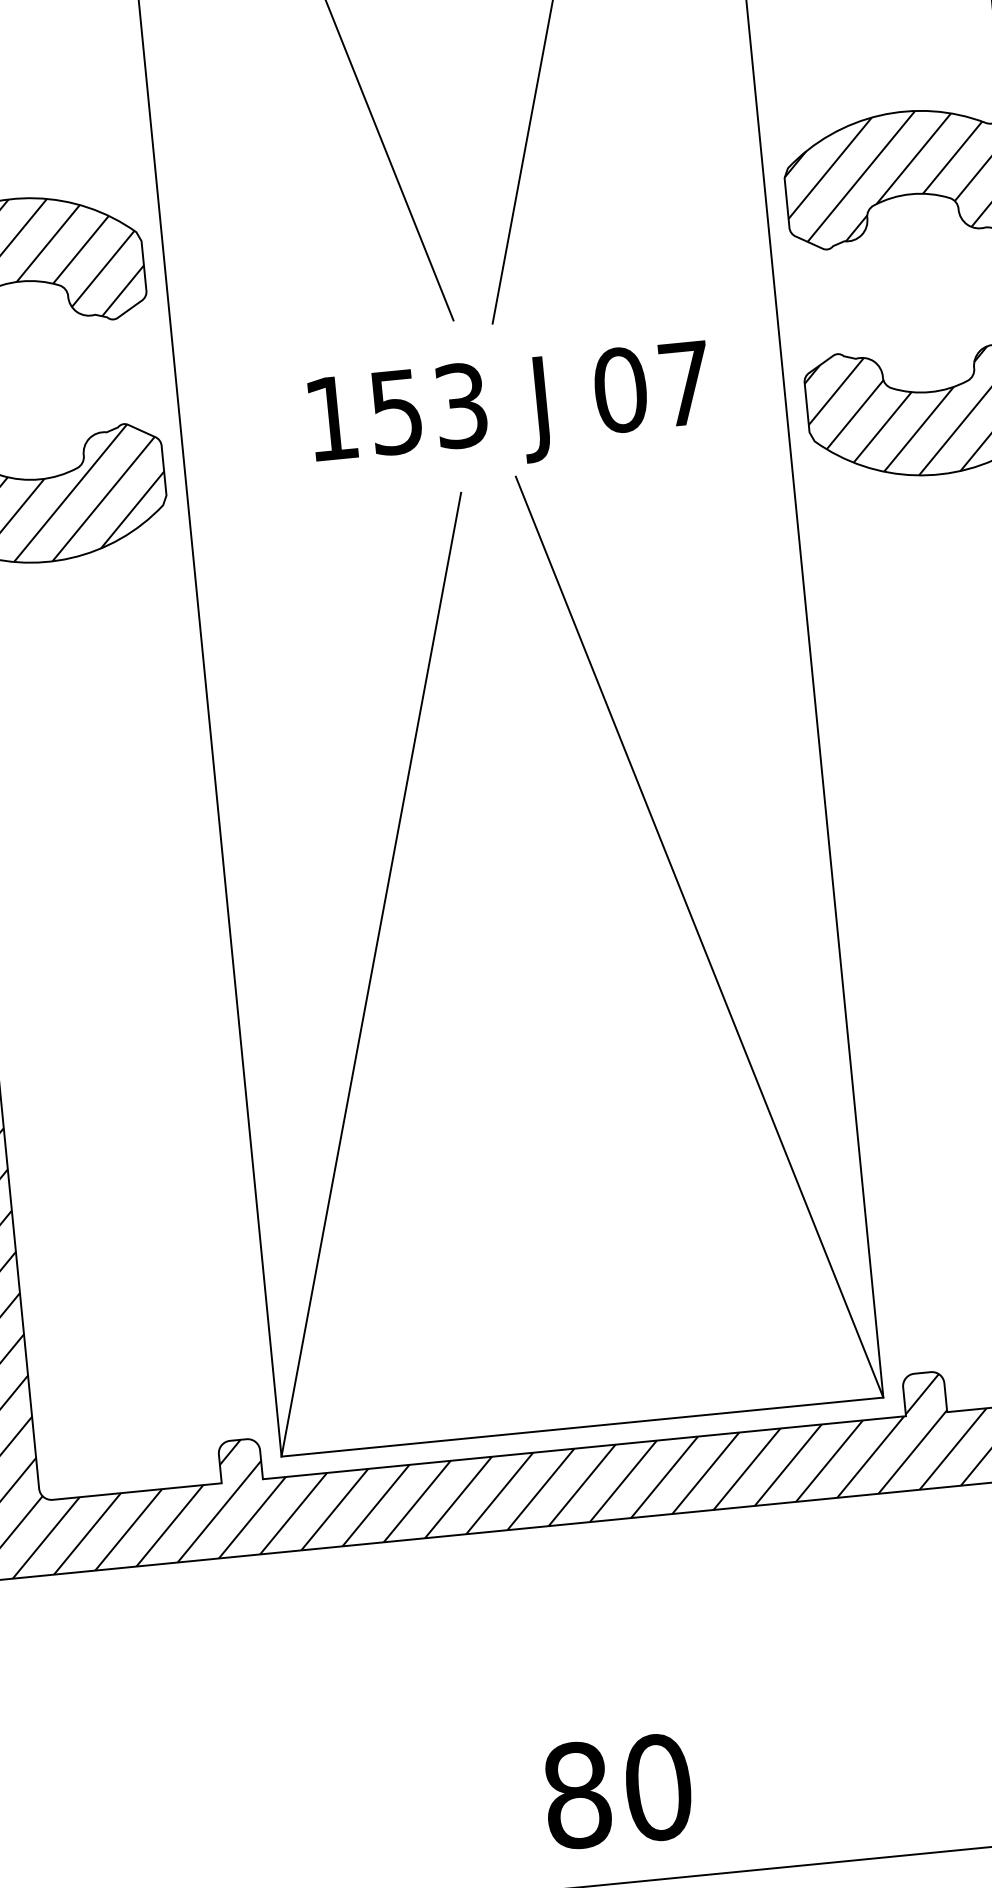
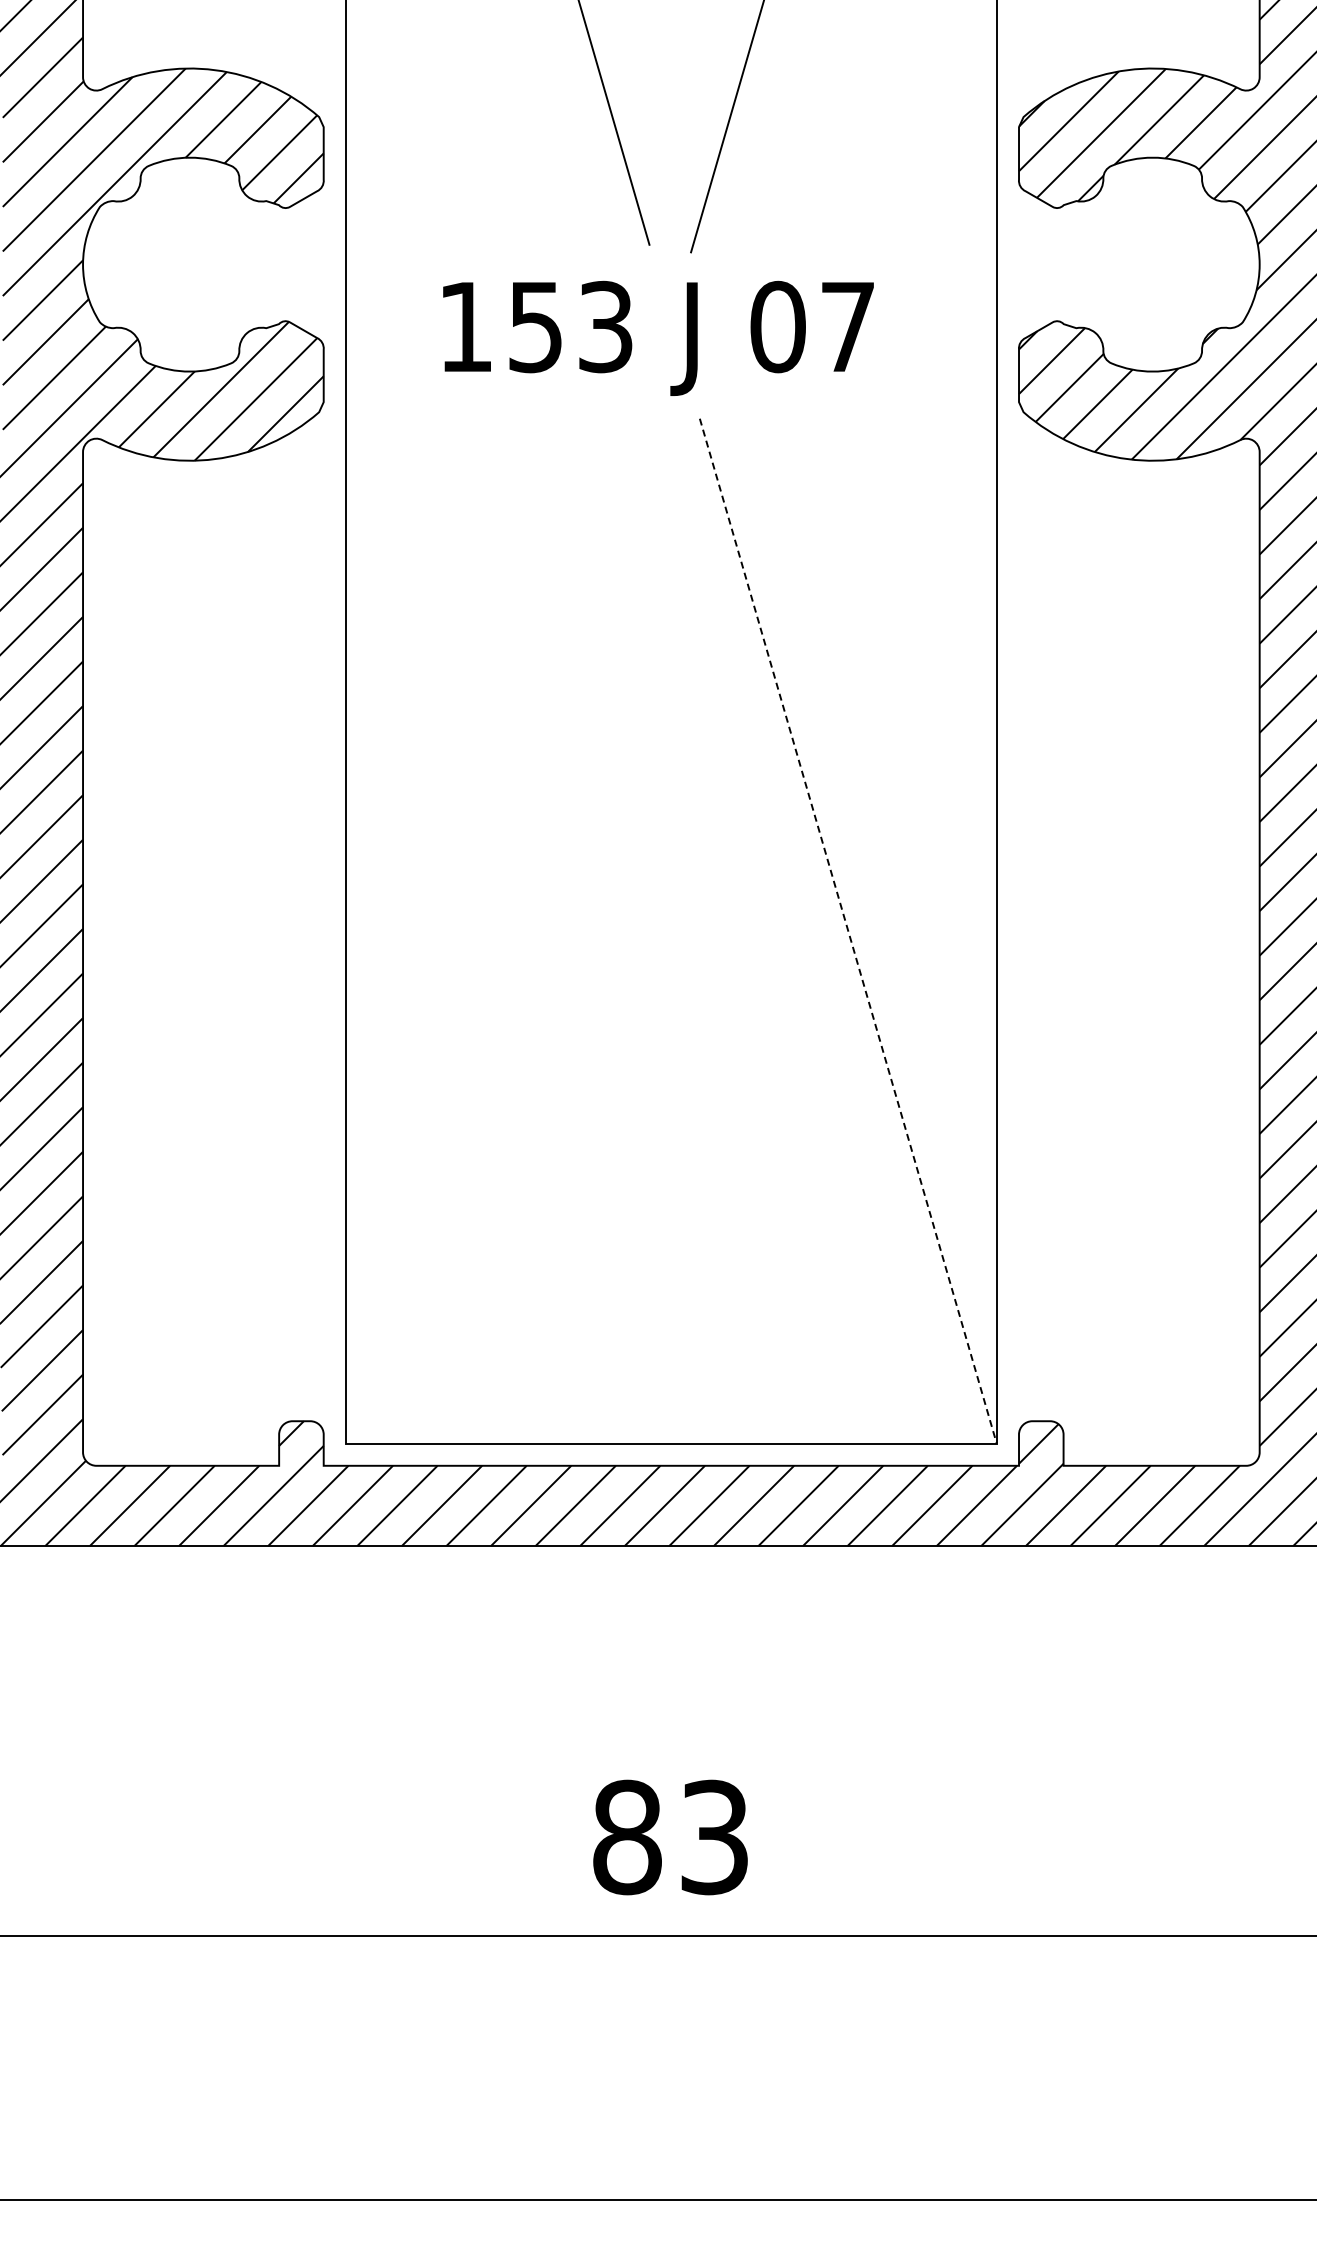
text: (510, 410) -> (658, 337), moved
line: (699, 937) -> (848, 931), solid -> dashed
line: (371, 974) -> (492, 936), removed
text: (658, 1787) -> (714, 1837), 80 -> 83

